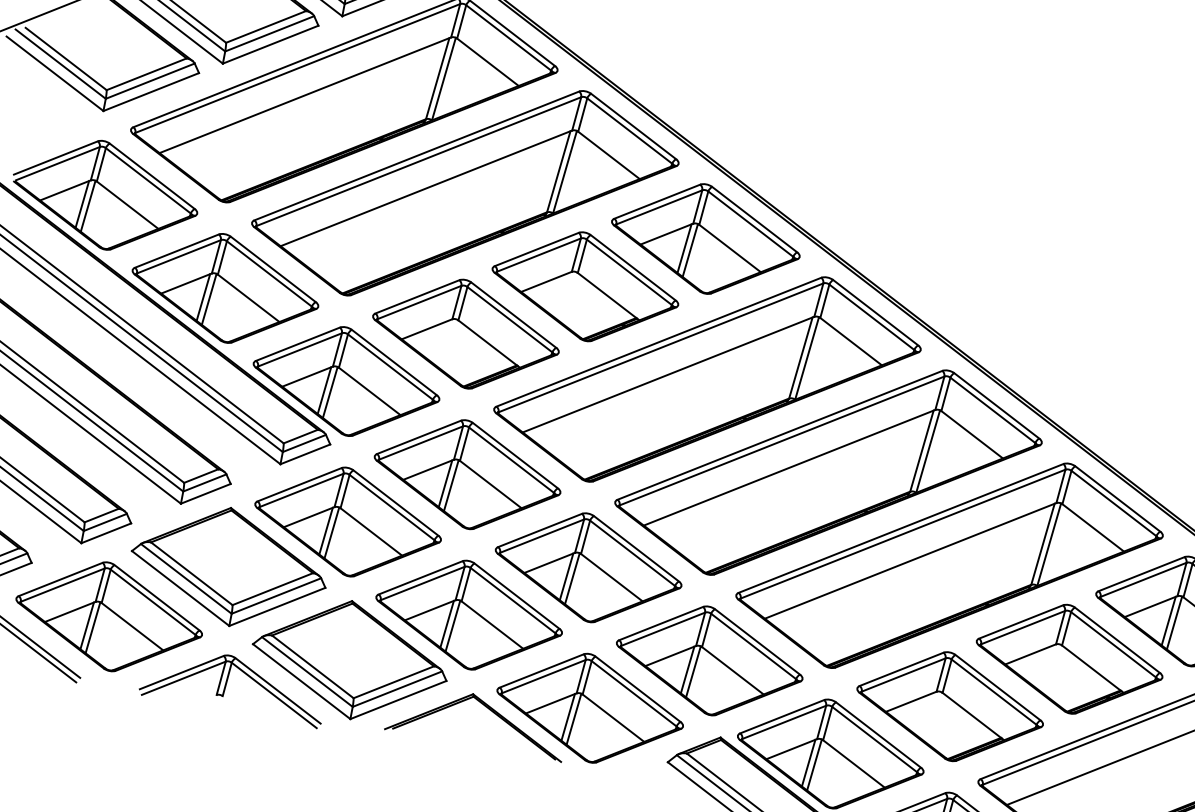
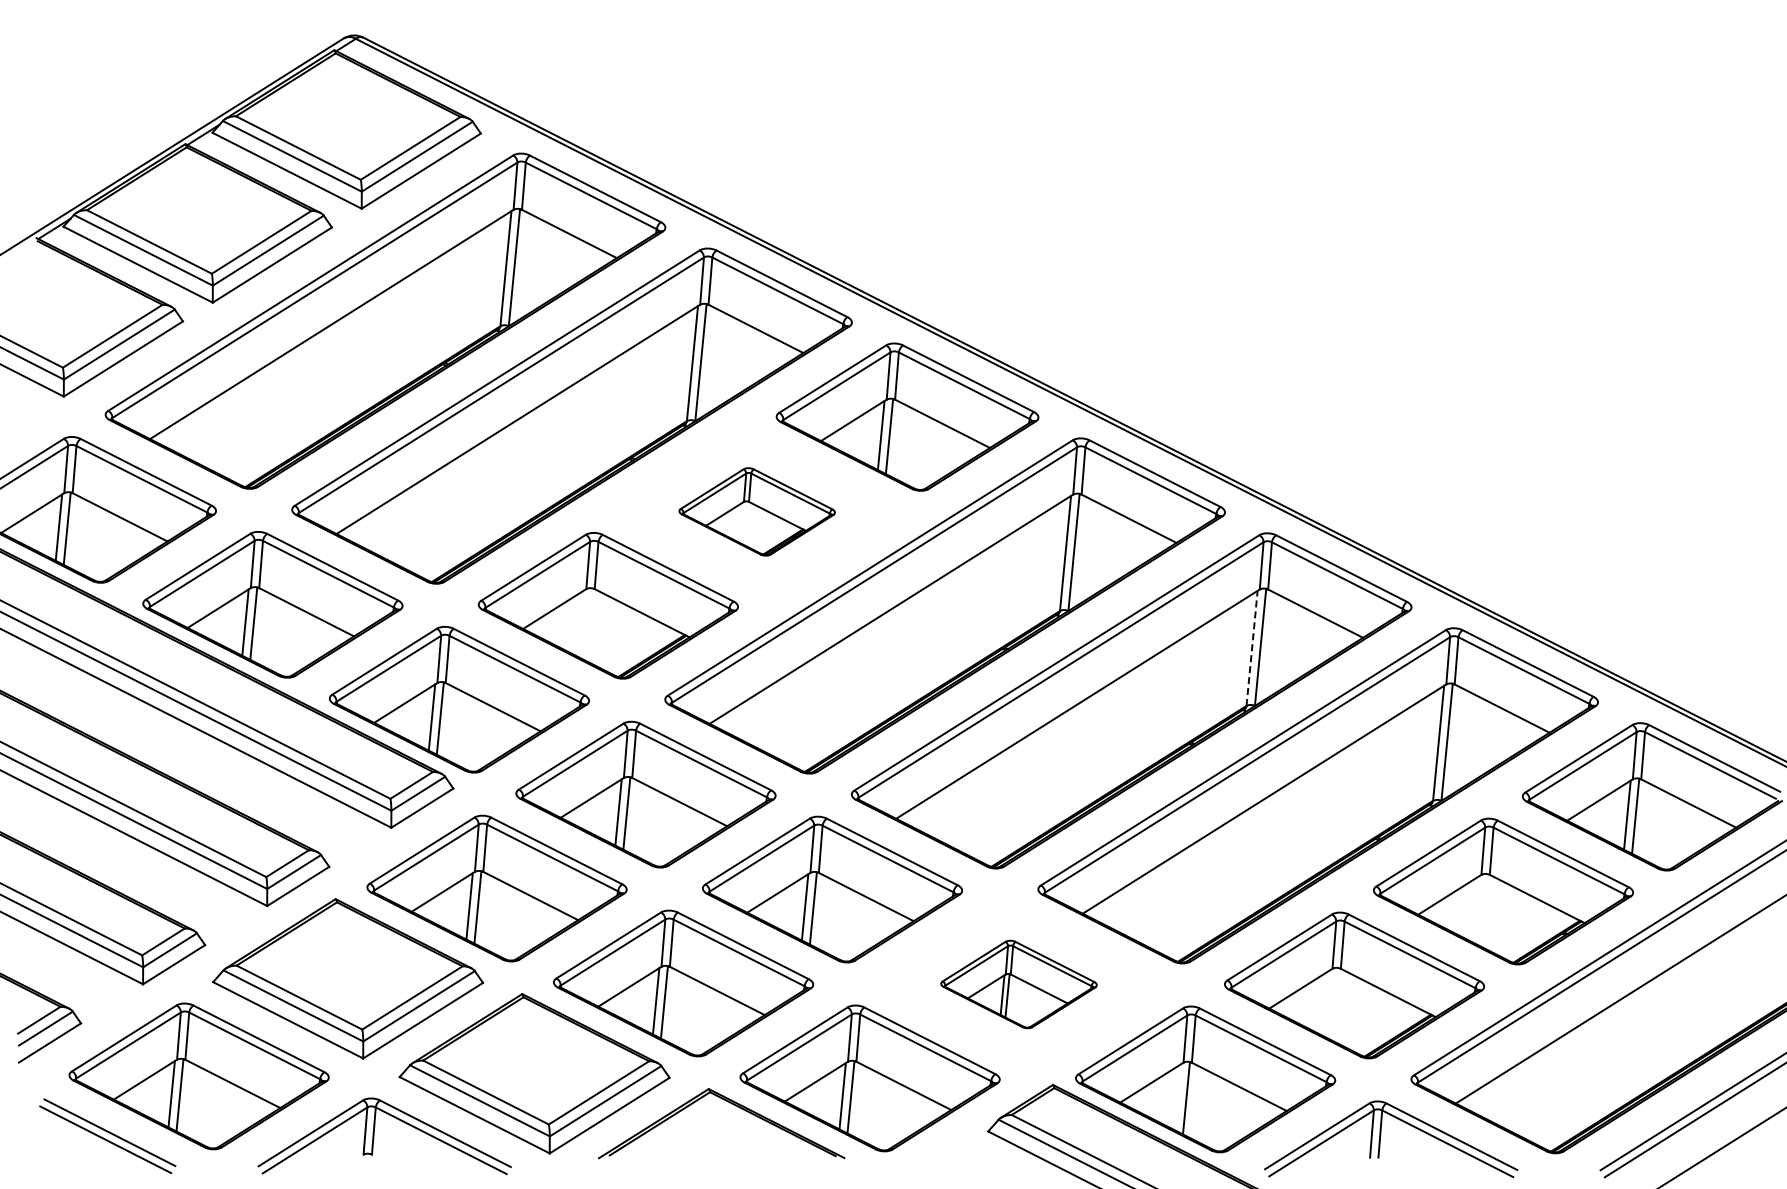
part: (584, 286) -> (756, 511), size x0.6
line: (922, 451) -> (1252, 648), solid -> dashed
part: (709, 660) -> (1018, 984), size x0.6
line: (808, 763) -> (1177, 1097), removed

